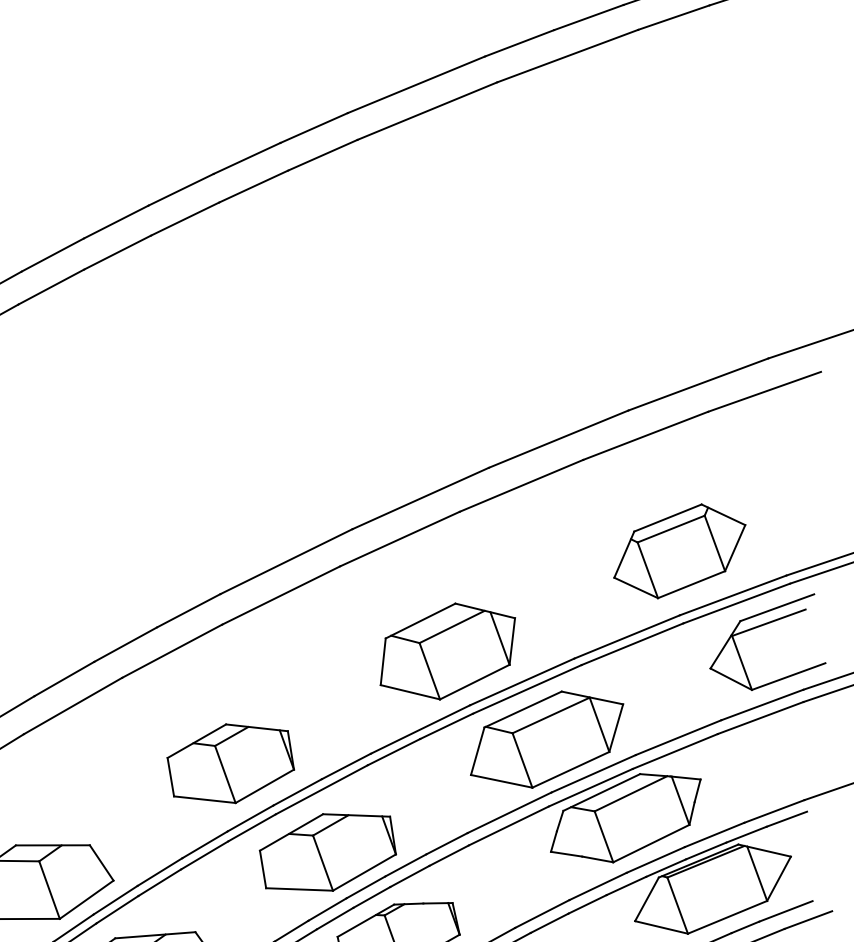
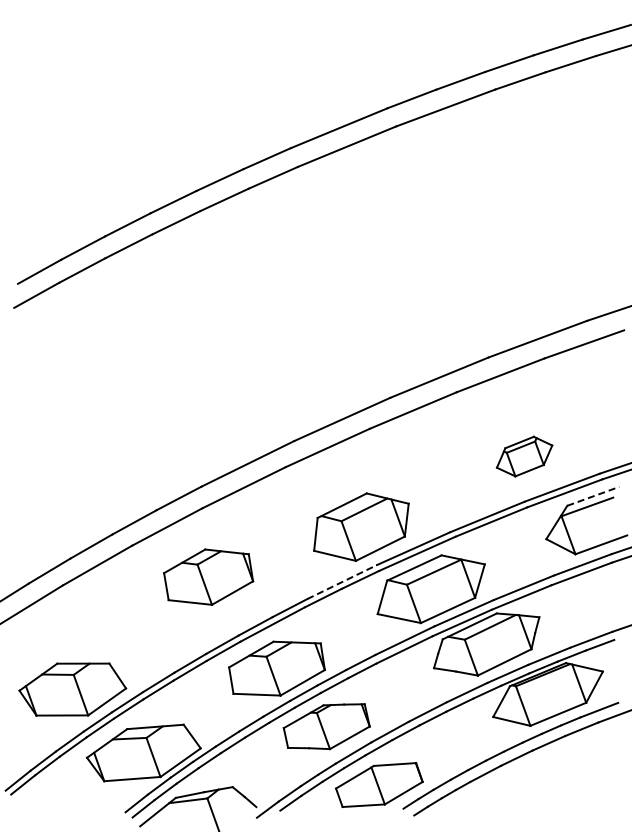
part: (679, 551) -> (524, 456), size x0.6
line: (777, 607) -> (593, 496), solid -> dashed
line: (420, 730) -> (342, 582), solid -> dashed
part: (230, 762) -> (208, 576), moved

